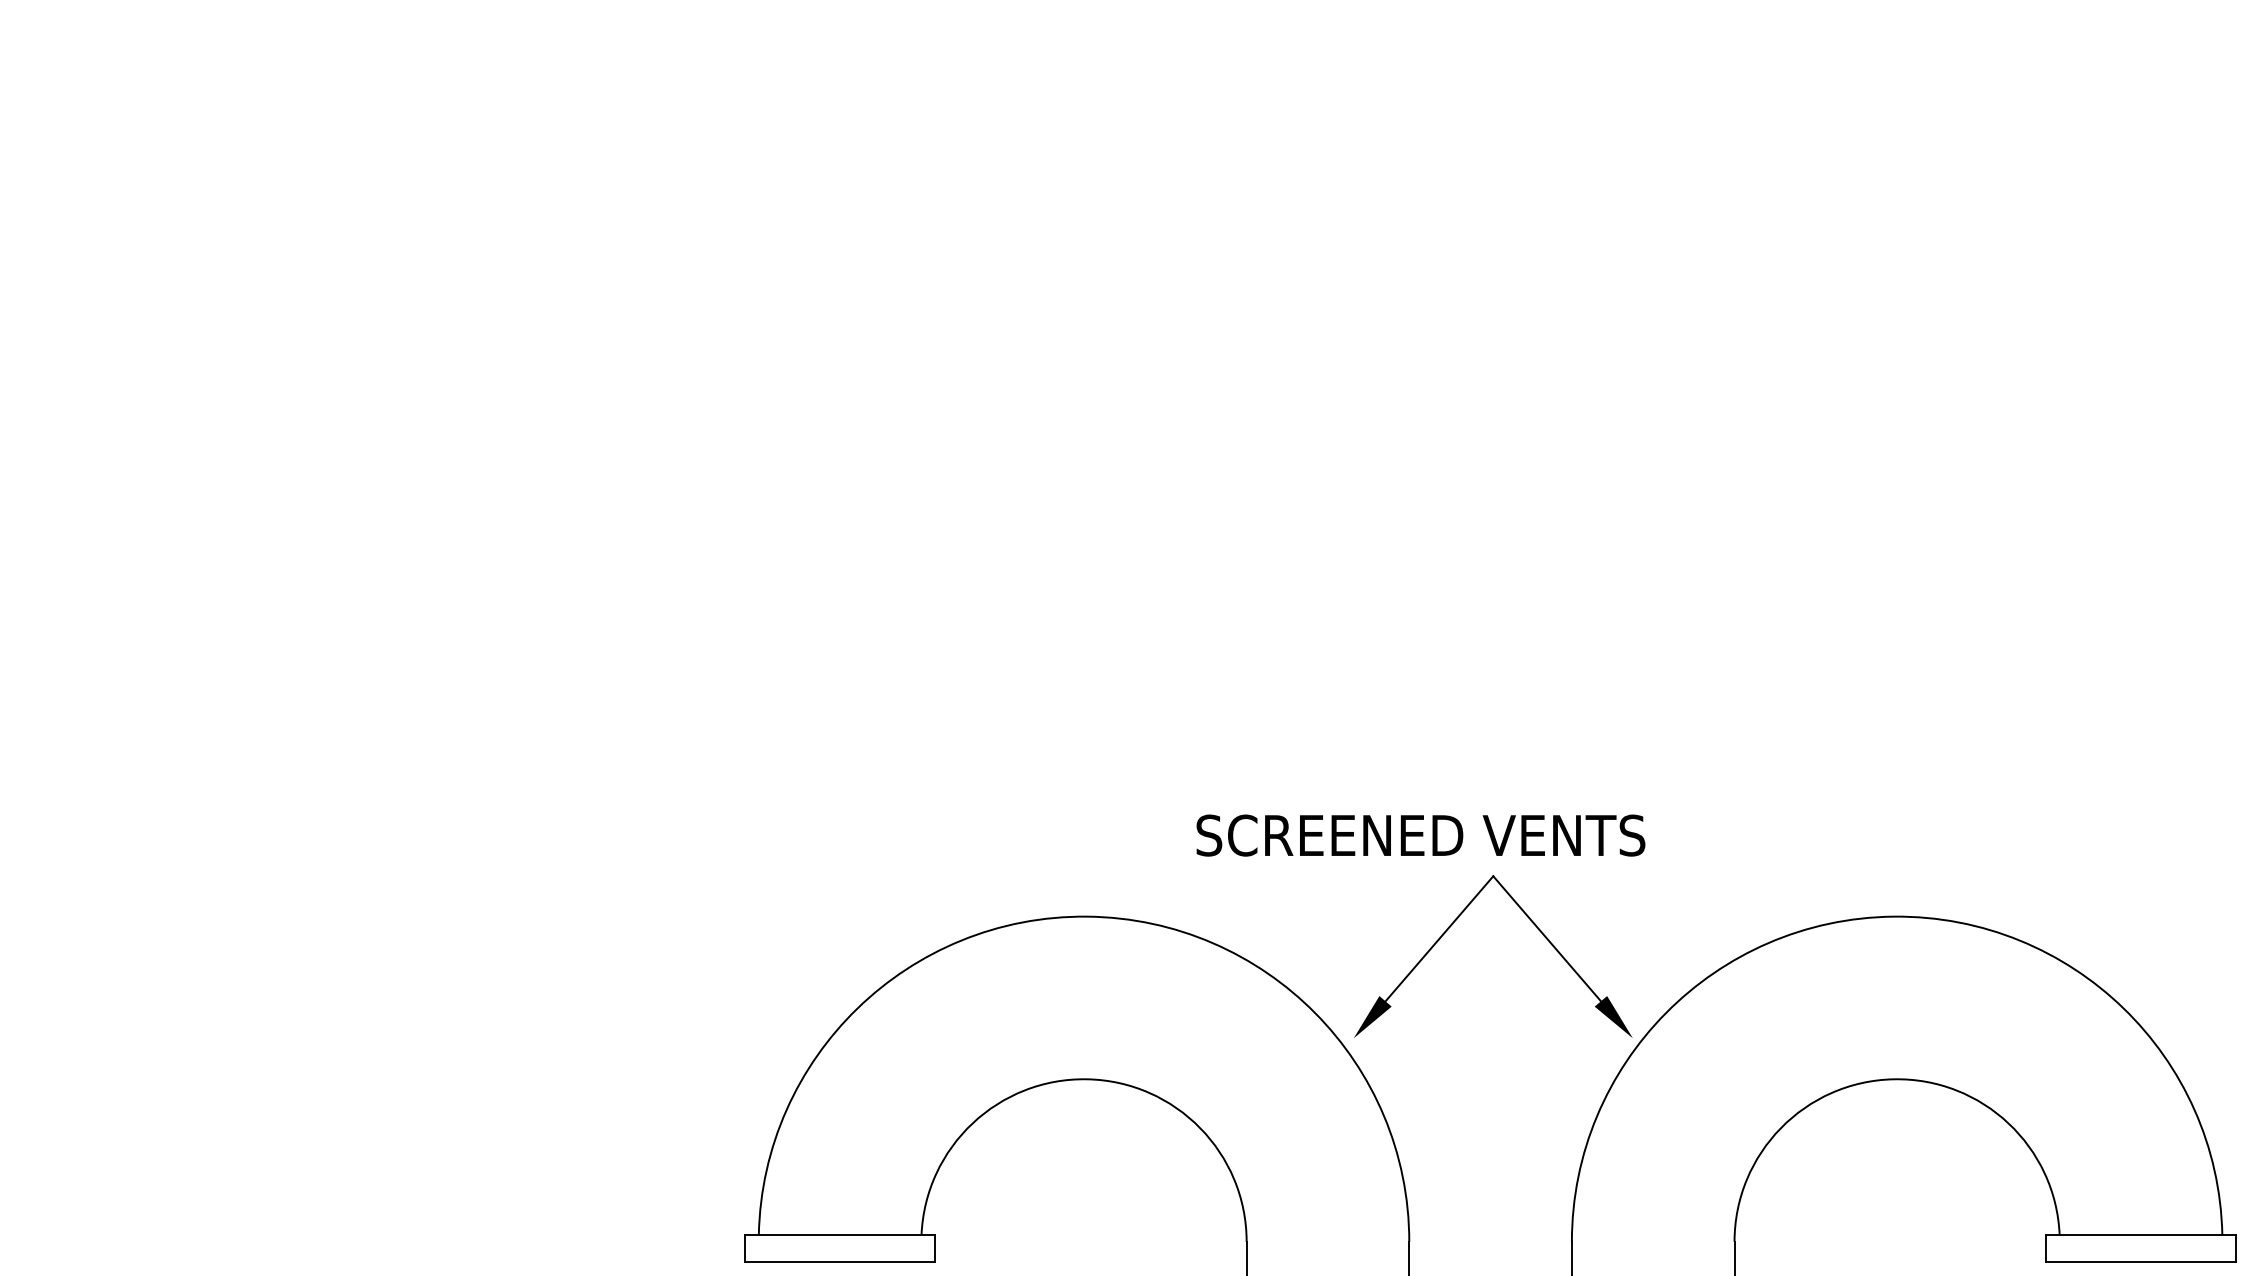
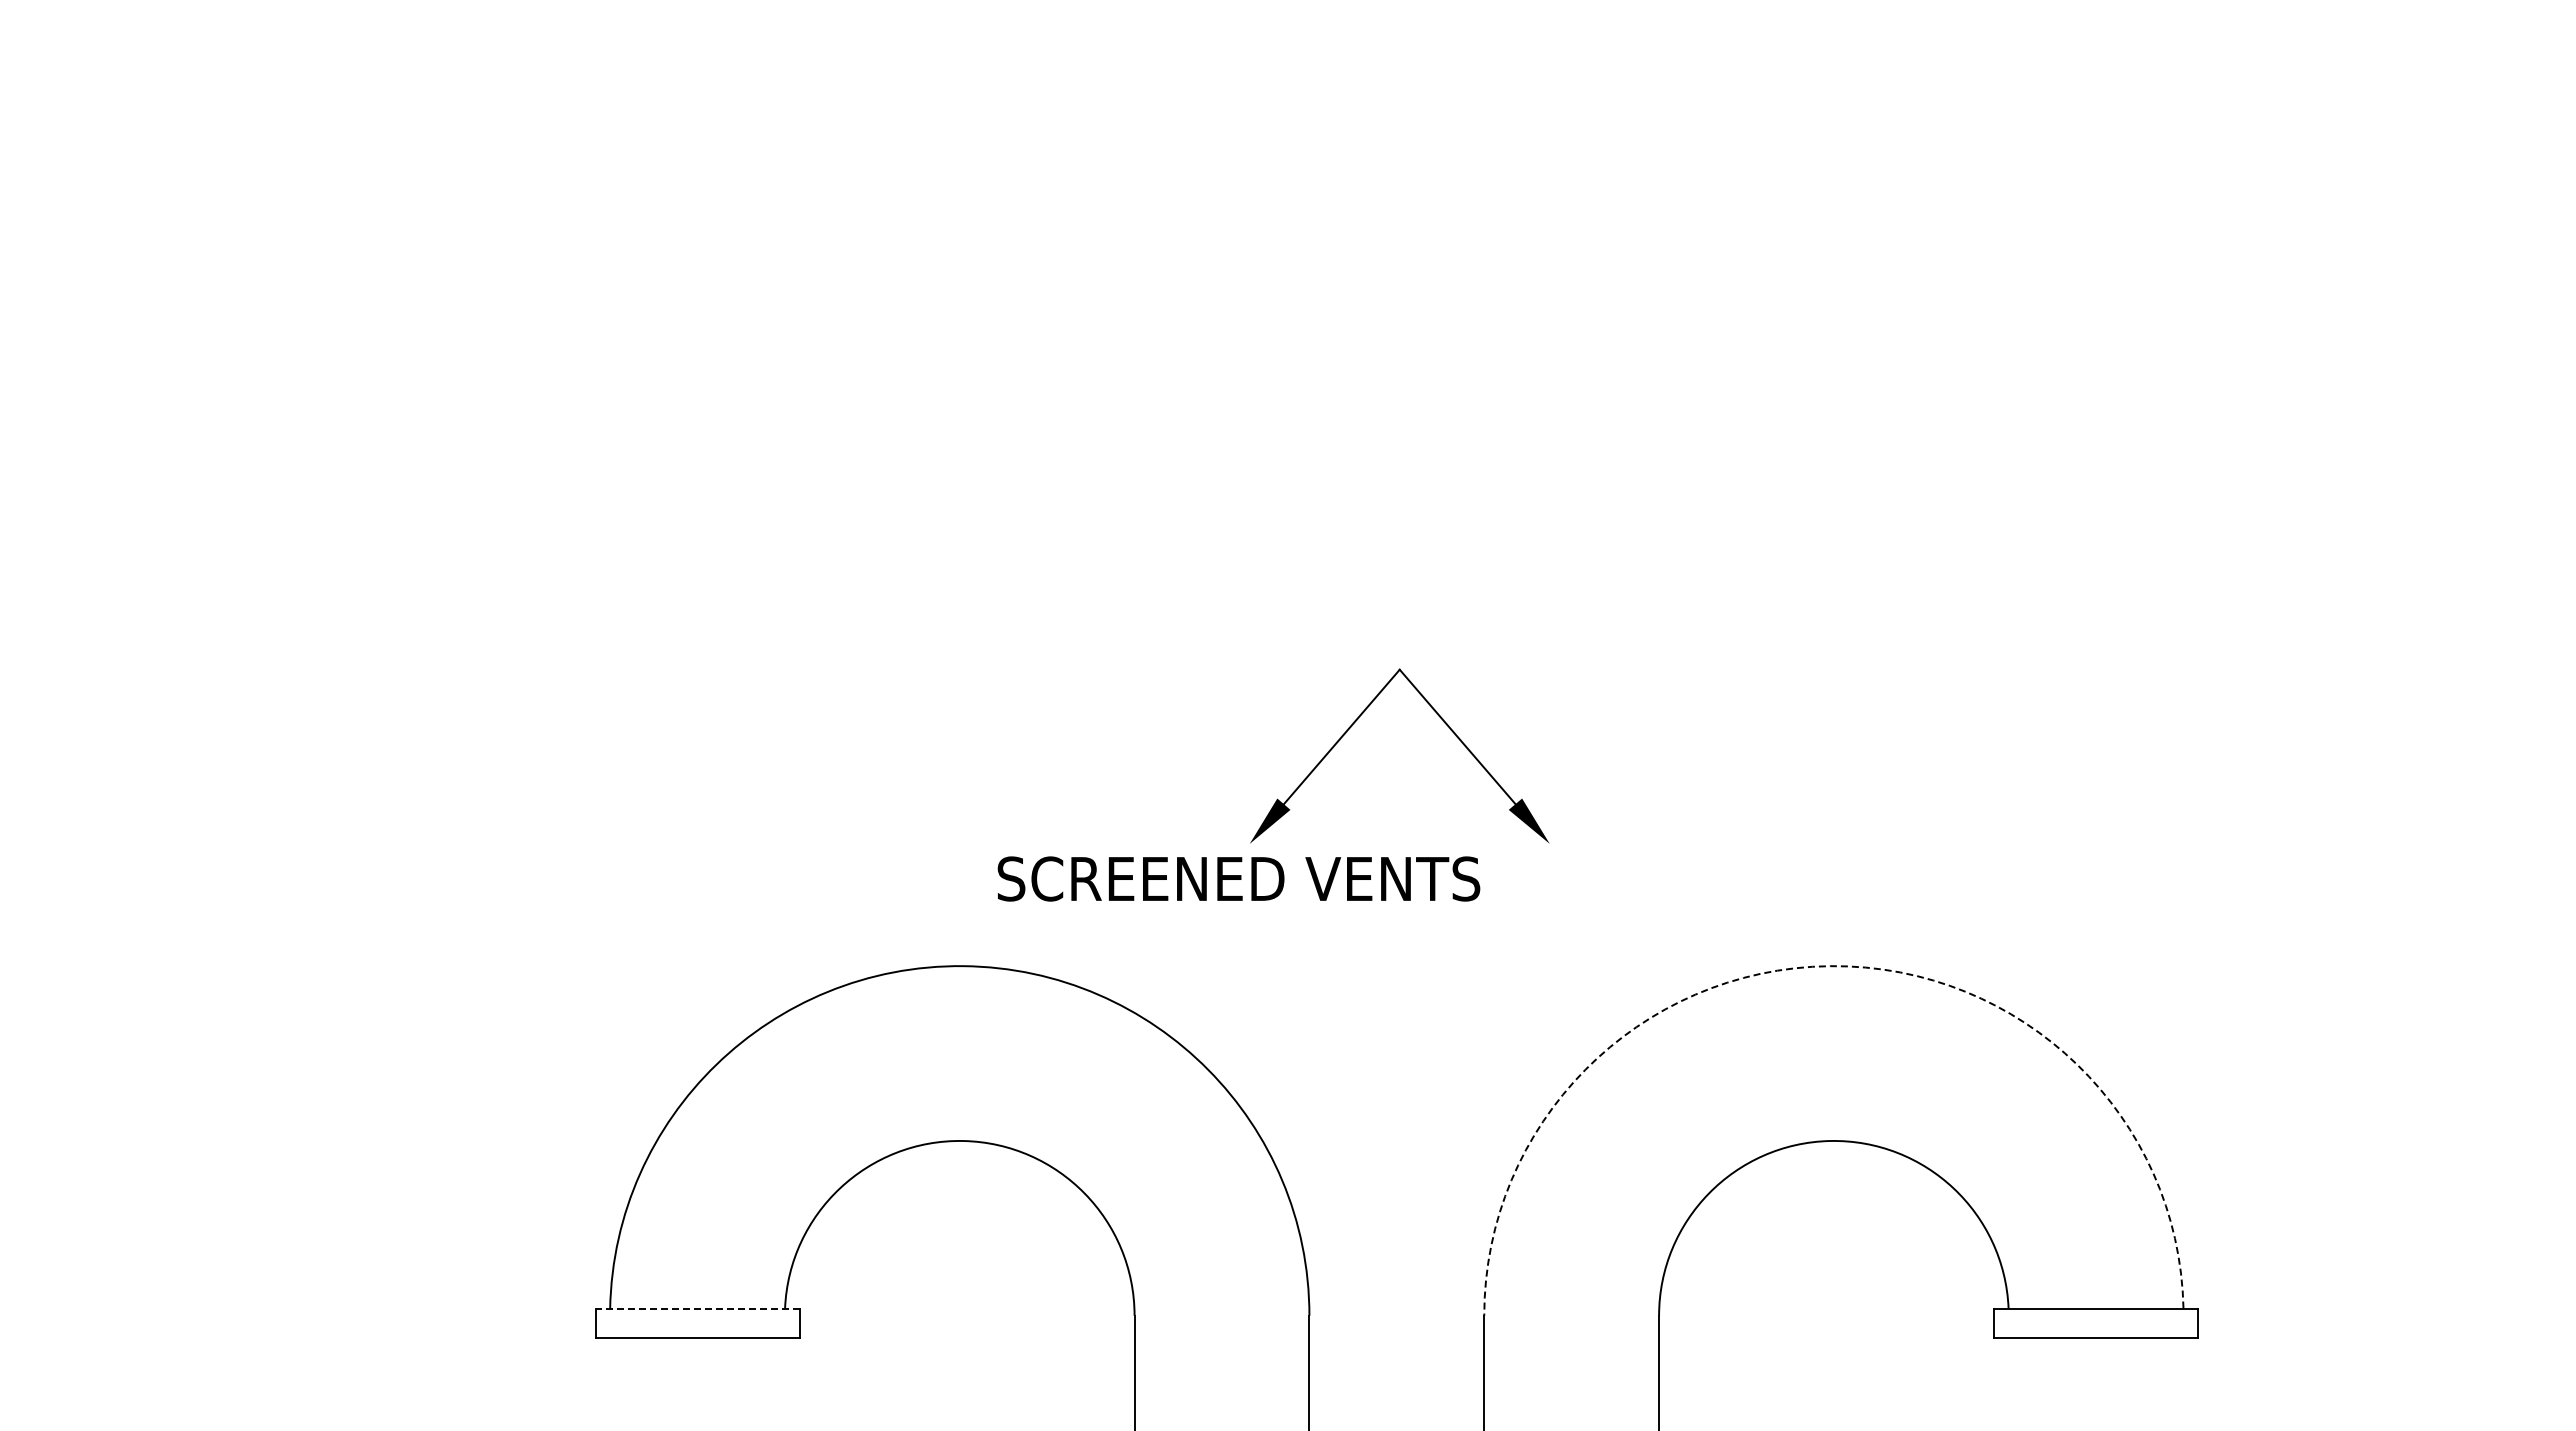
text: (1420, 835) -> (1238, 878), moved
arc: (1893, 916) -> (1830, 966), solid -> dashed
part: (1454, 922) -> (1358, 719), moved
line: (840, 1235) -> (697, 1308), solid -> dashed

